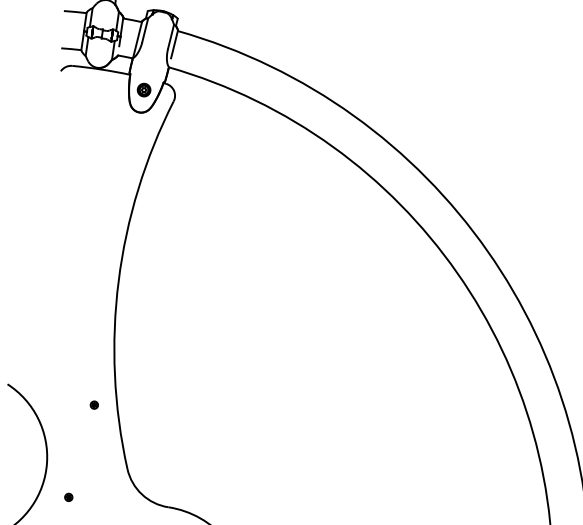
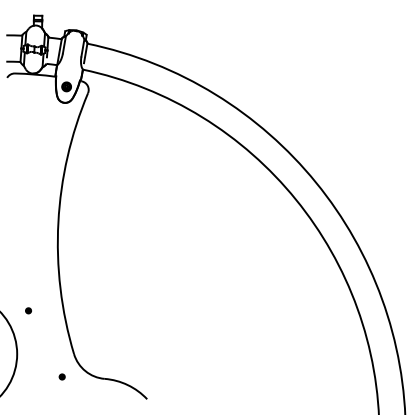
part: (94, 404) -> (28, 310), moved
part: (67, 496) -> (61, 376), moved

